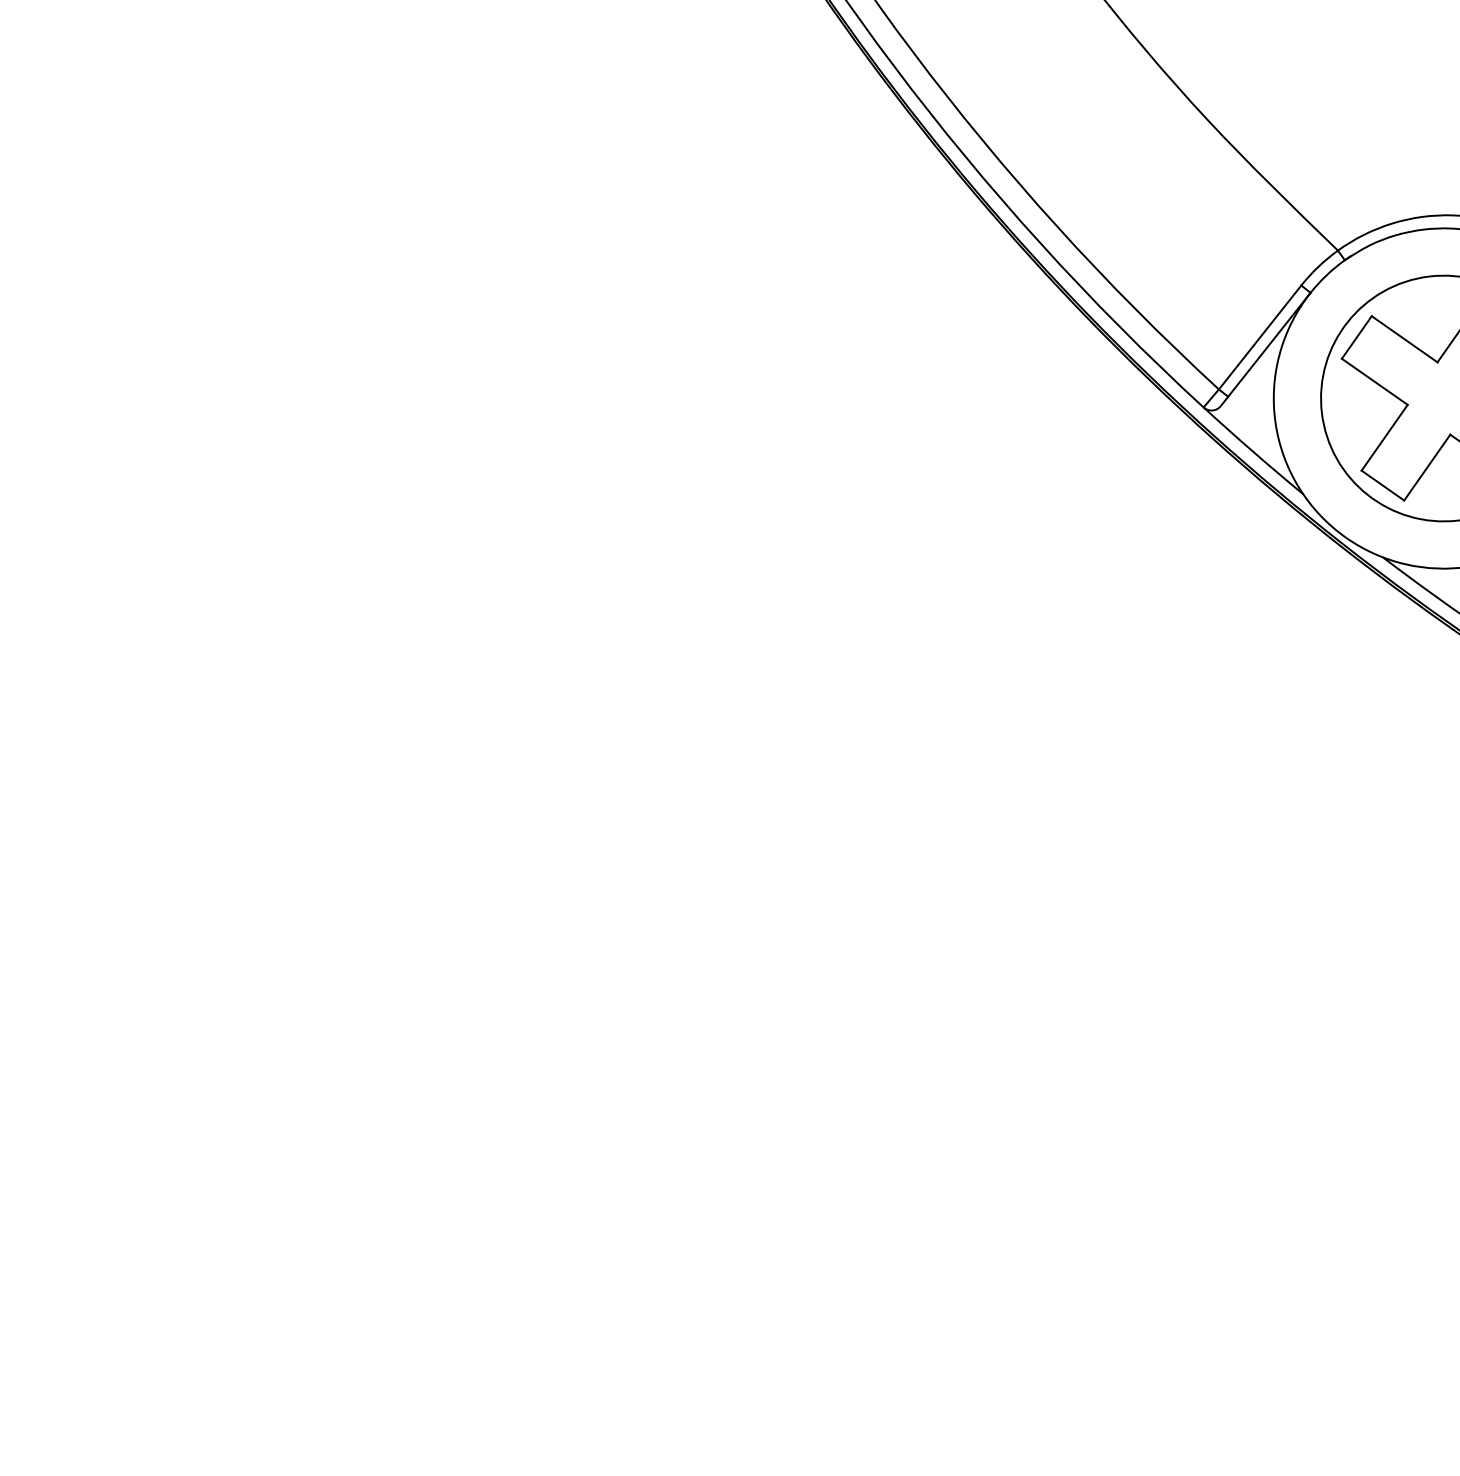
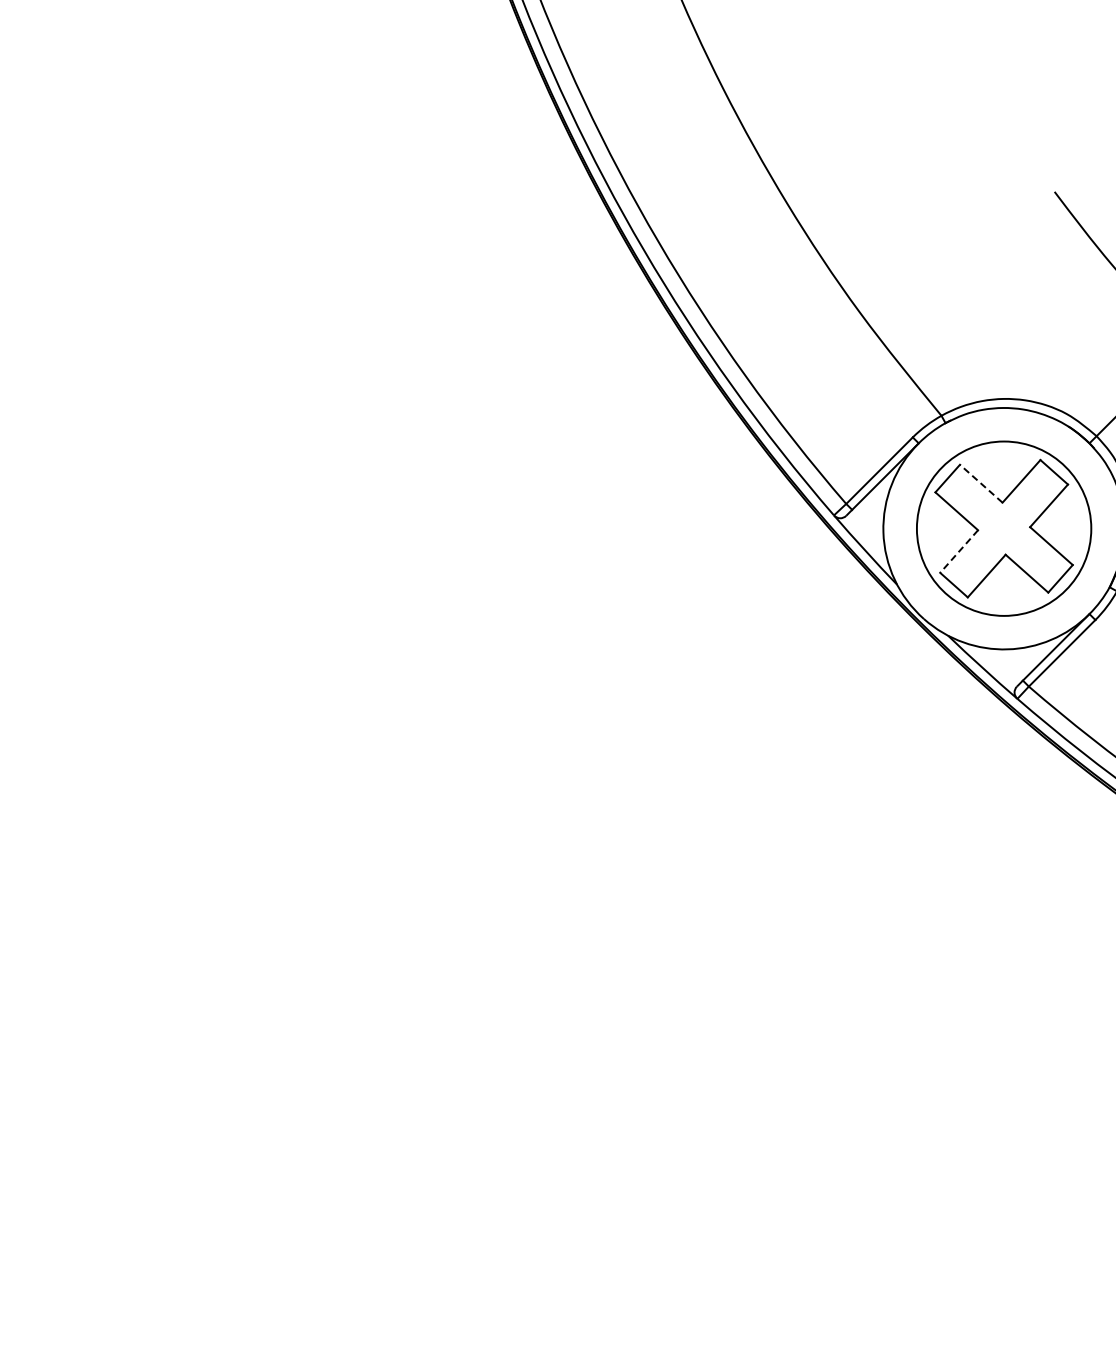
line: (1404, 338) -> (981, 483), solid -> dashed
line: (1385, 437) -> (959, 551), solid -> dashed

